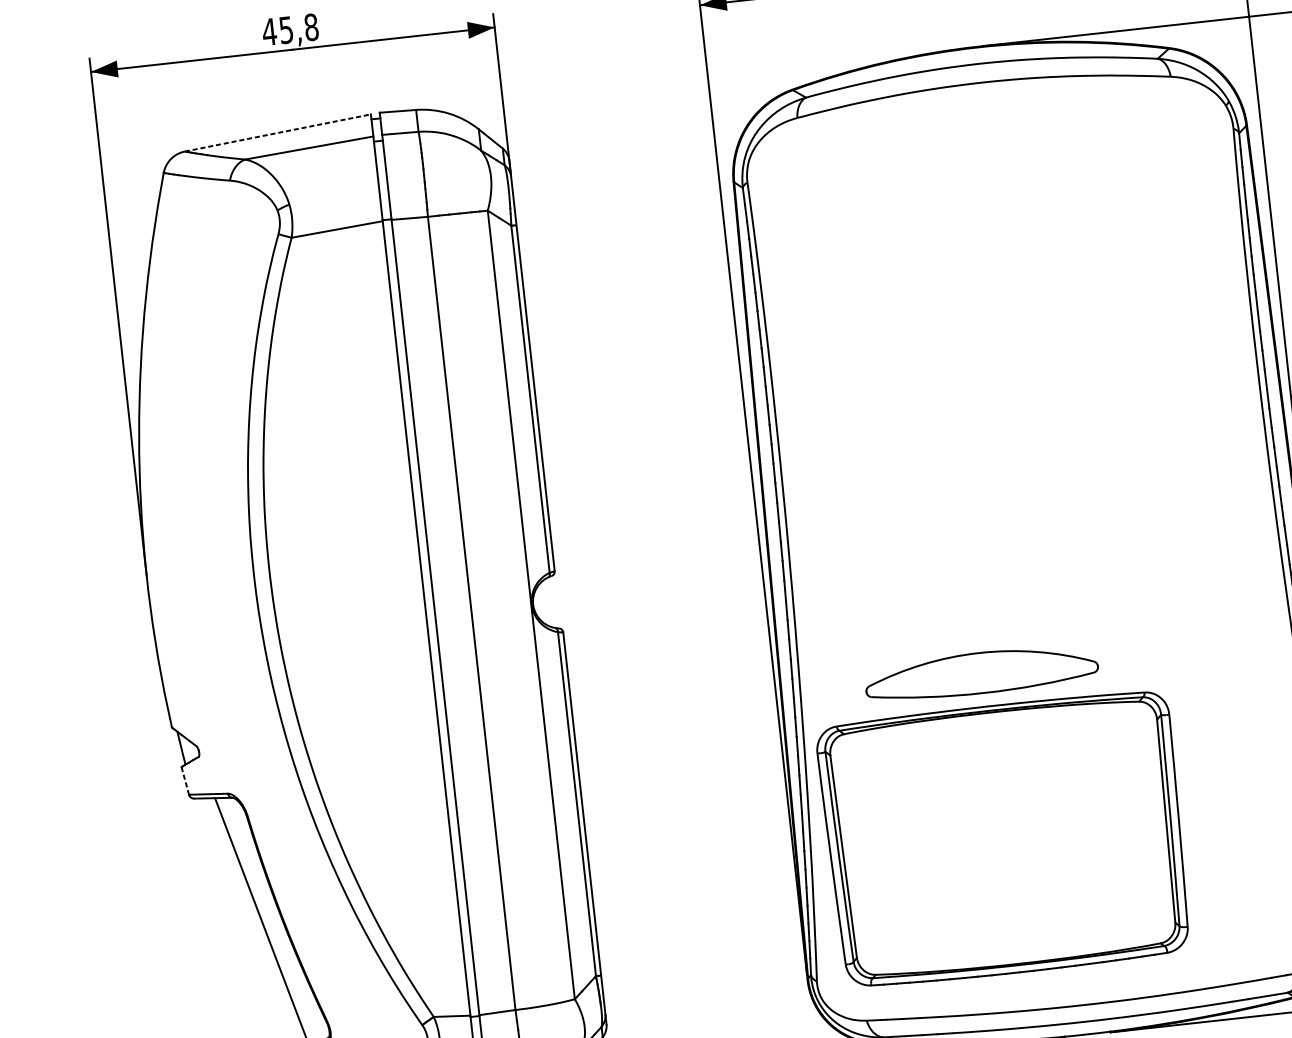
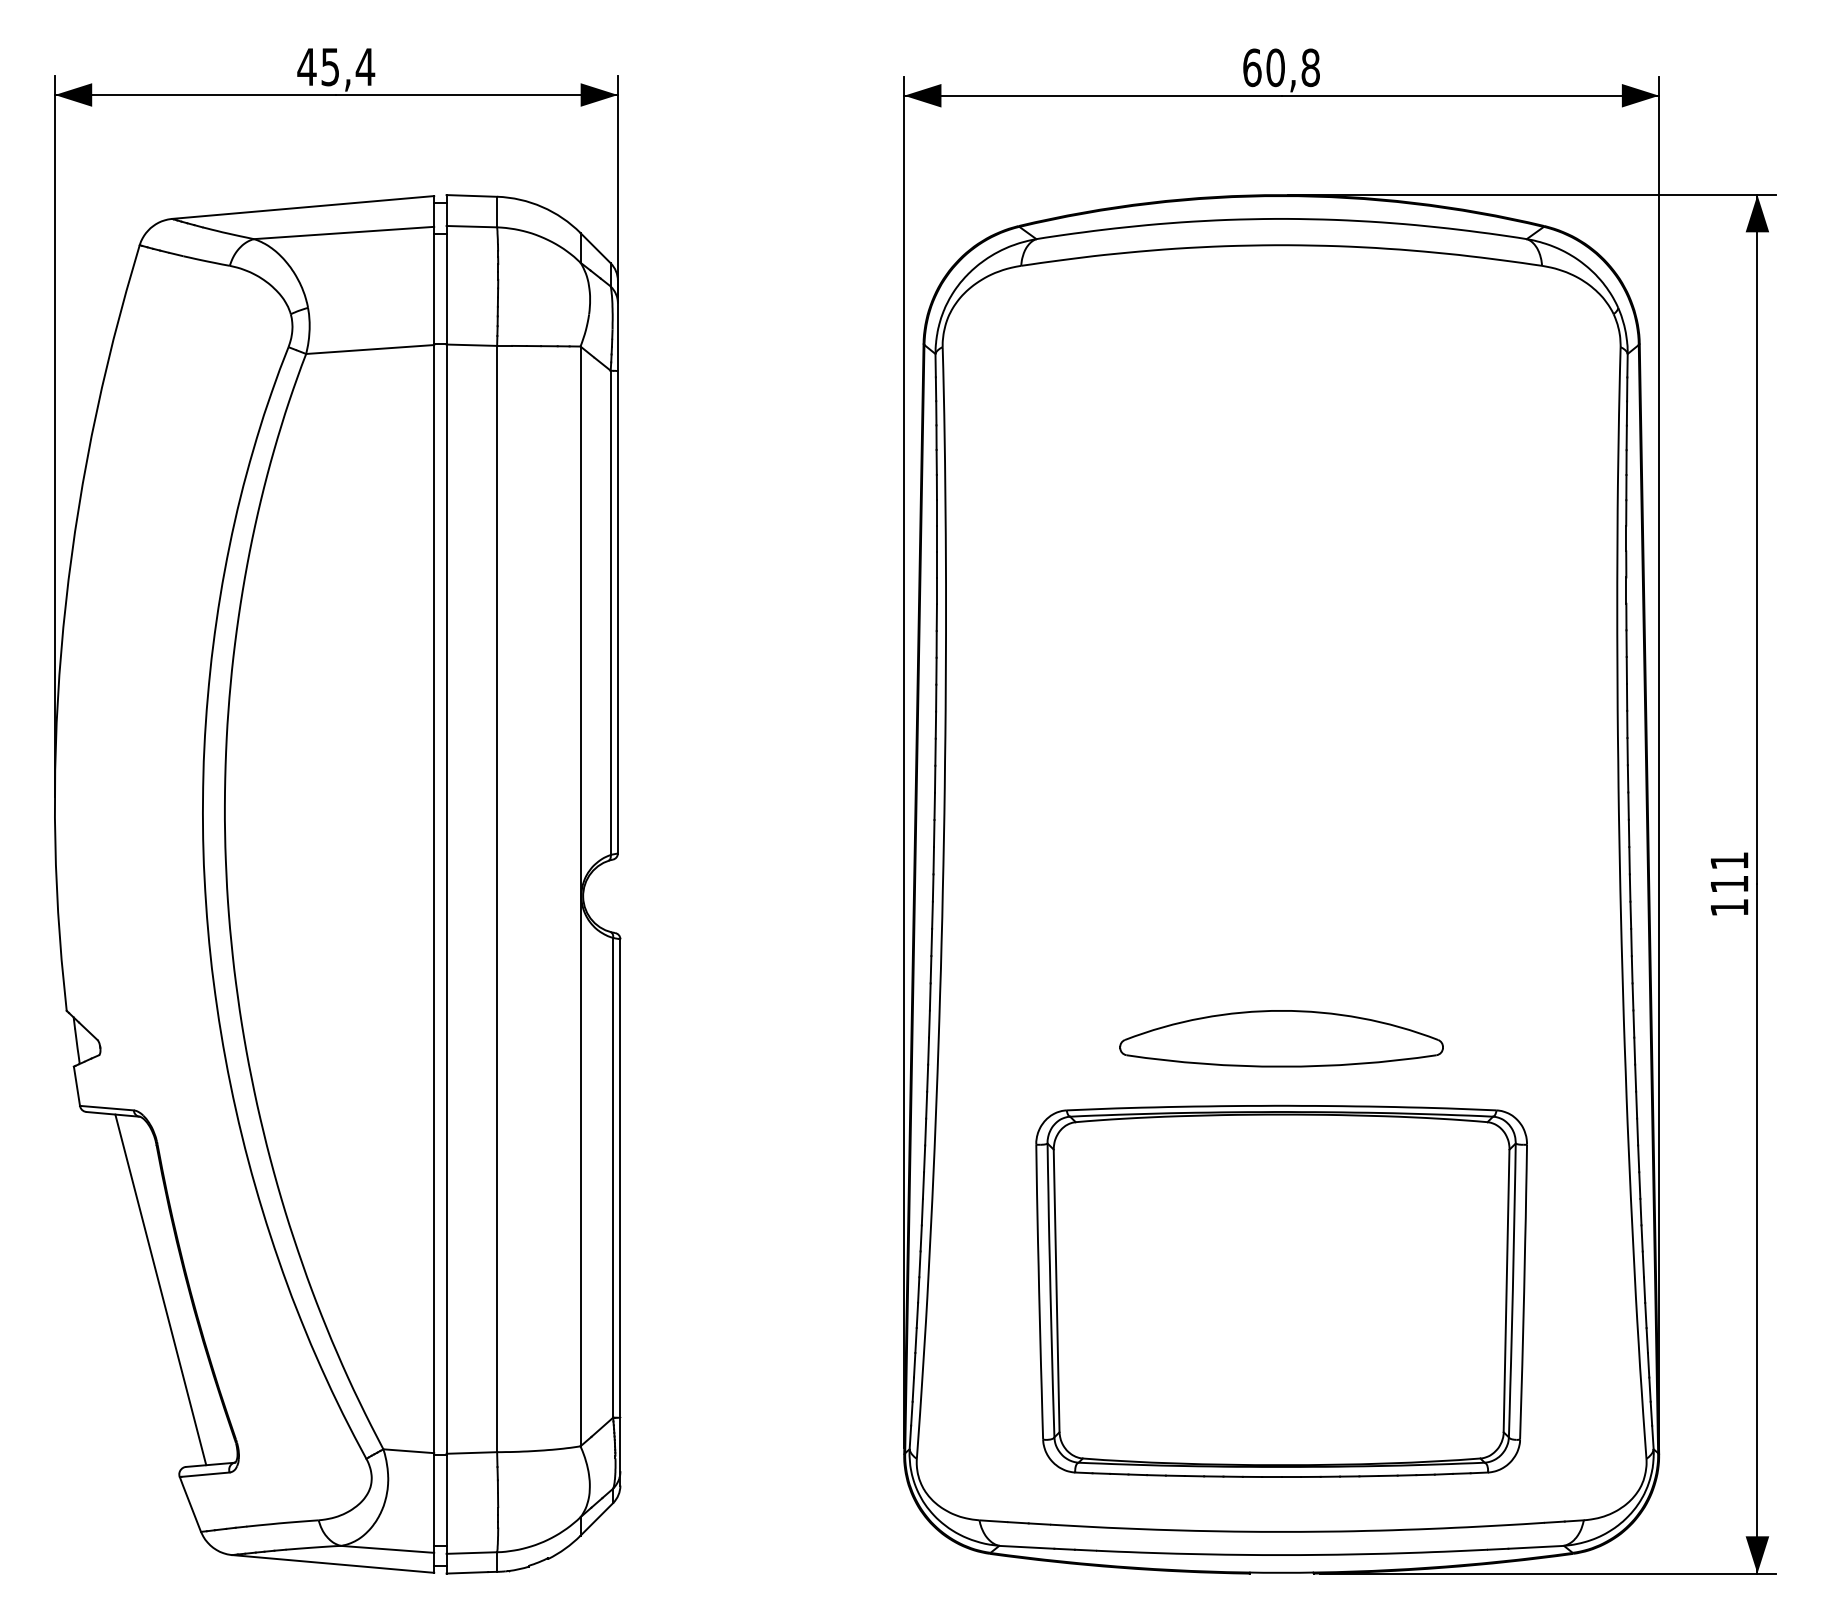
text: (311, 26) -> (365, 66), 45,8 -> 45,4
line: (278, 132) -> (303, 207), dashed -> solid
part: (981, 672) -> (1281, 1038), moved
line: (184, 781) -> (76, 1086), dashed -> solid
part: (1004, 838) -> (1281, 1290), moved

